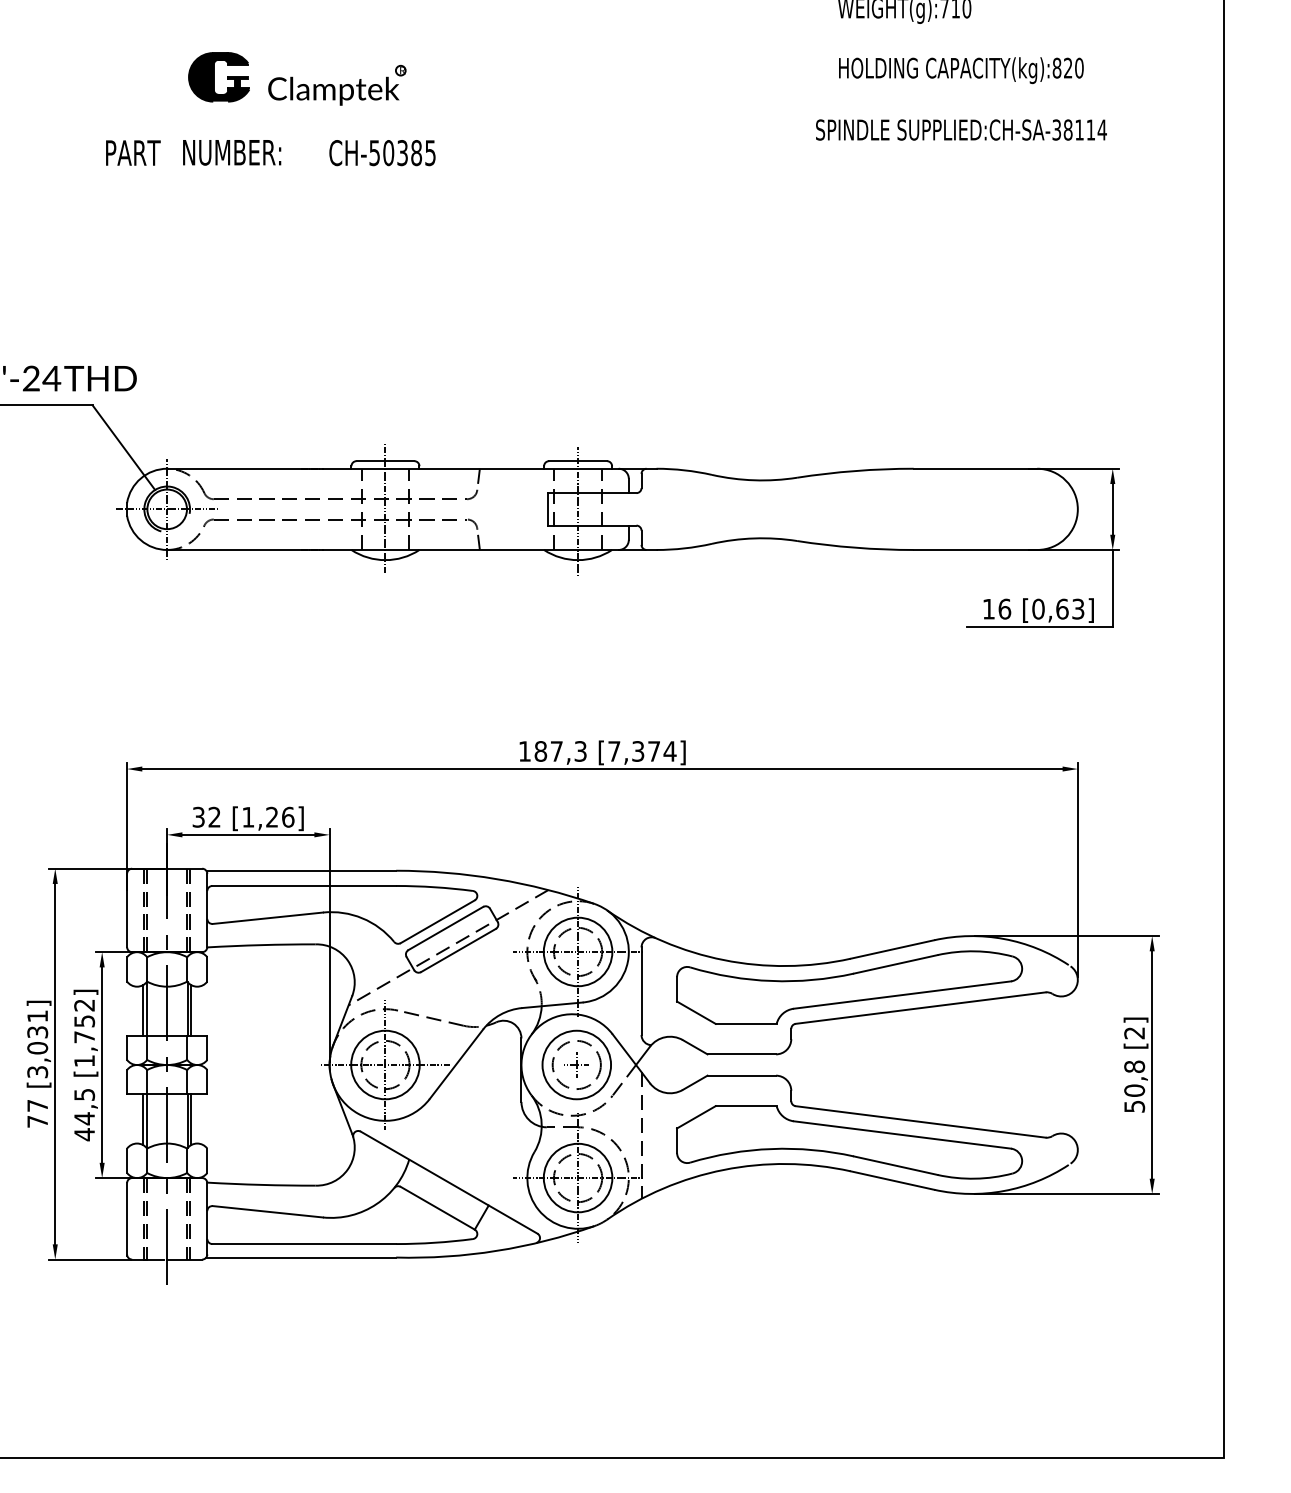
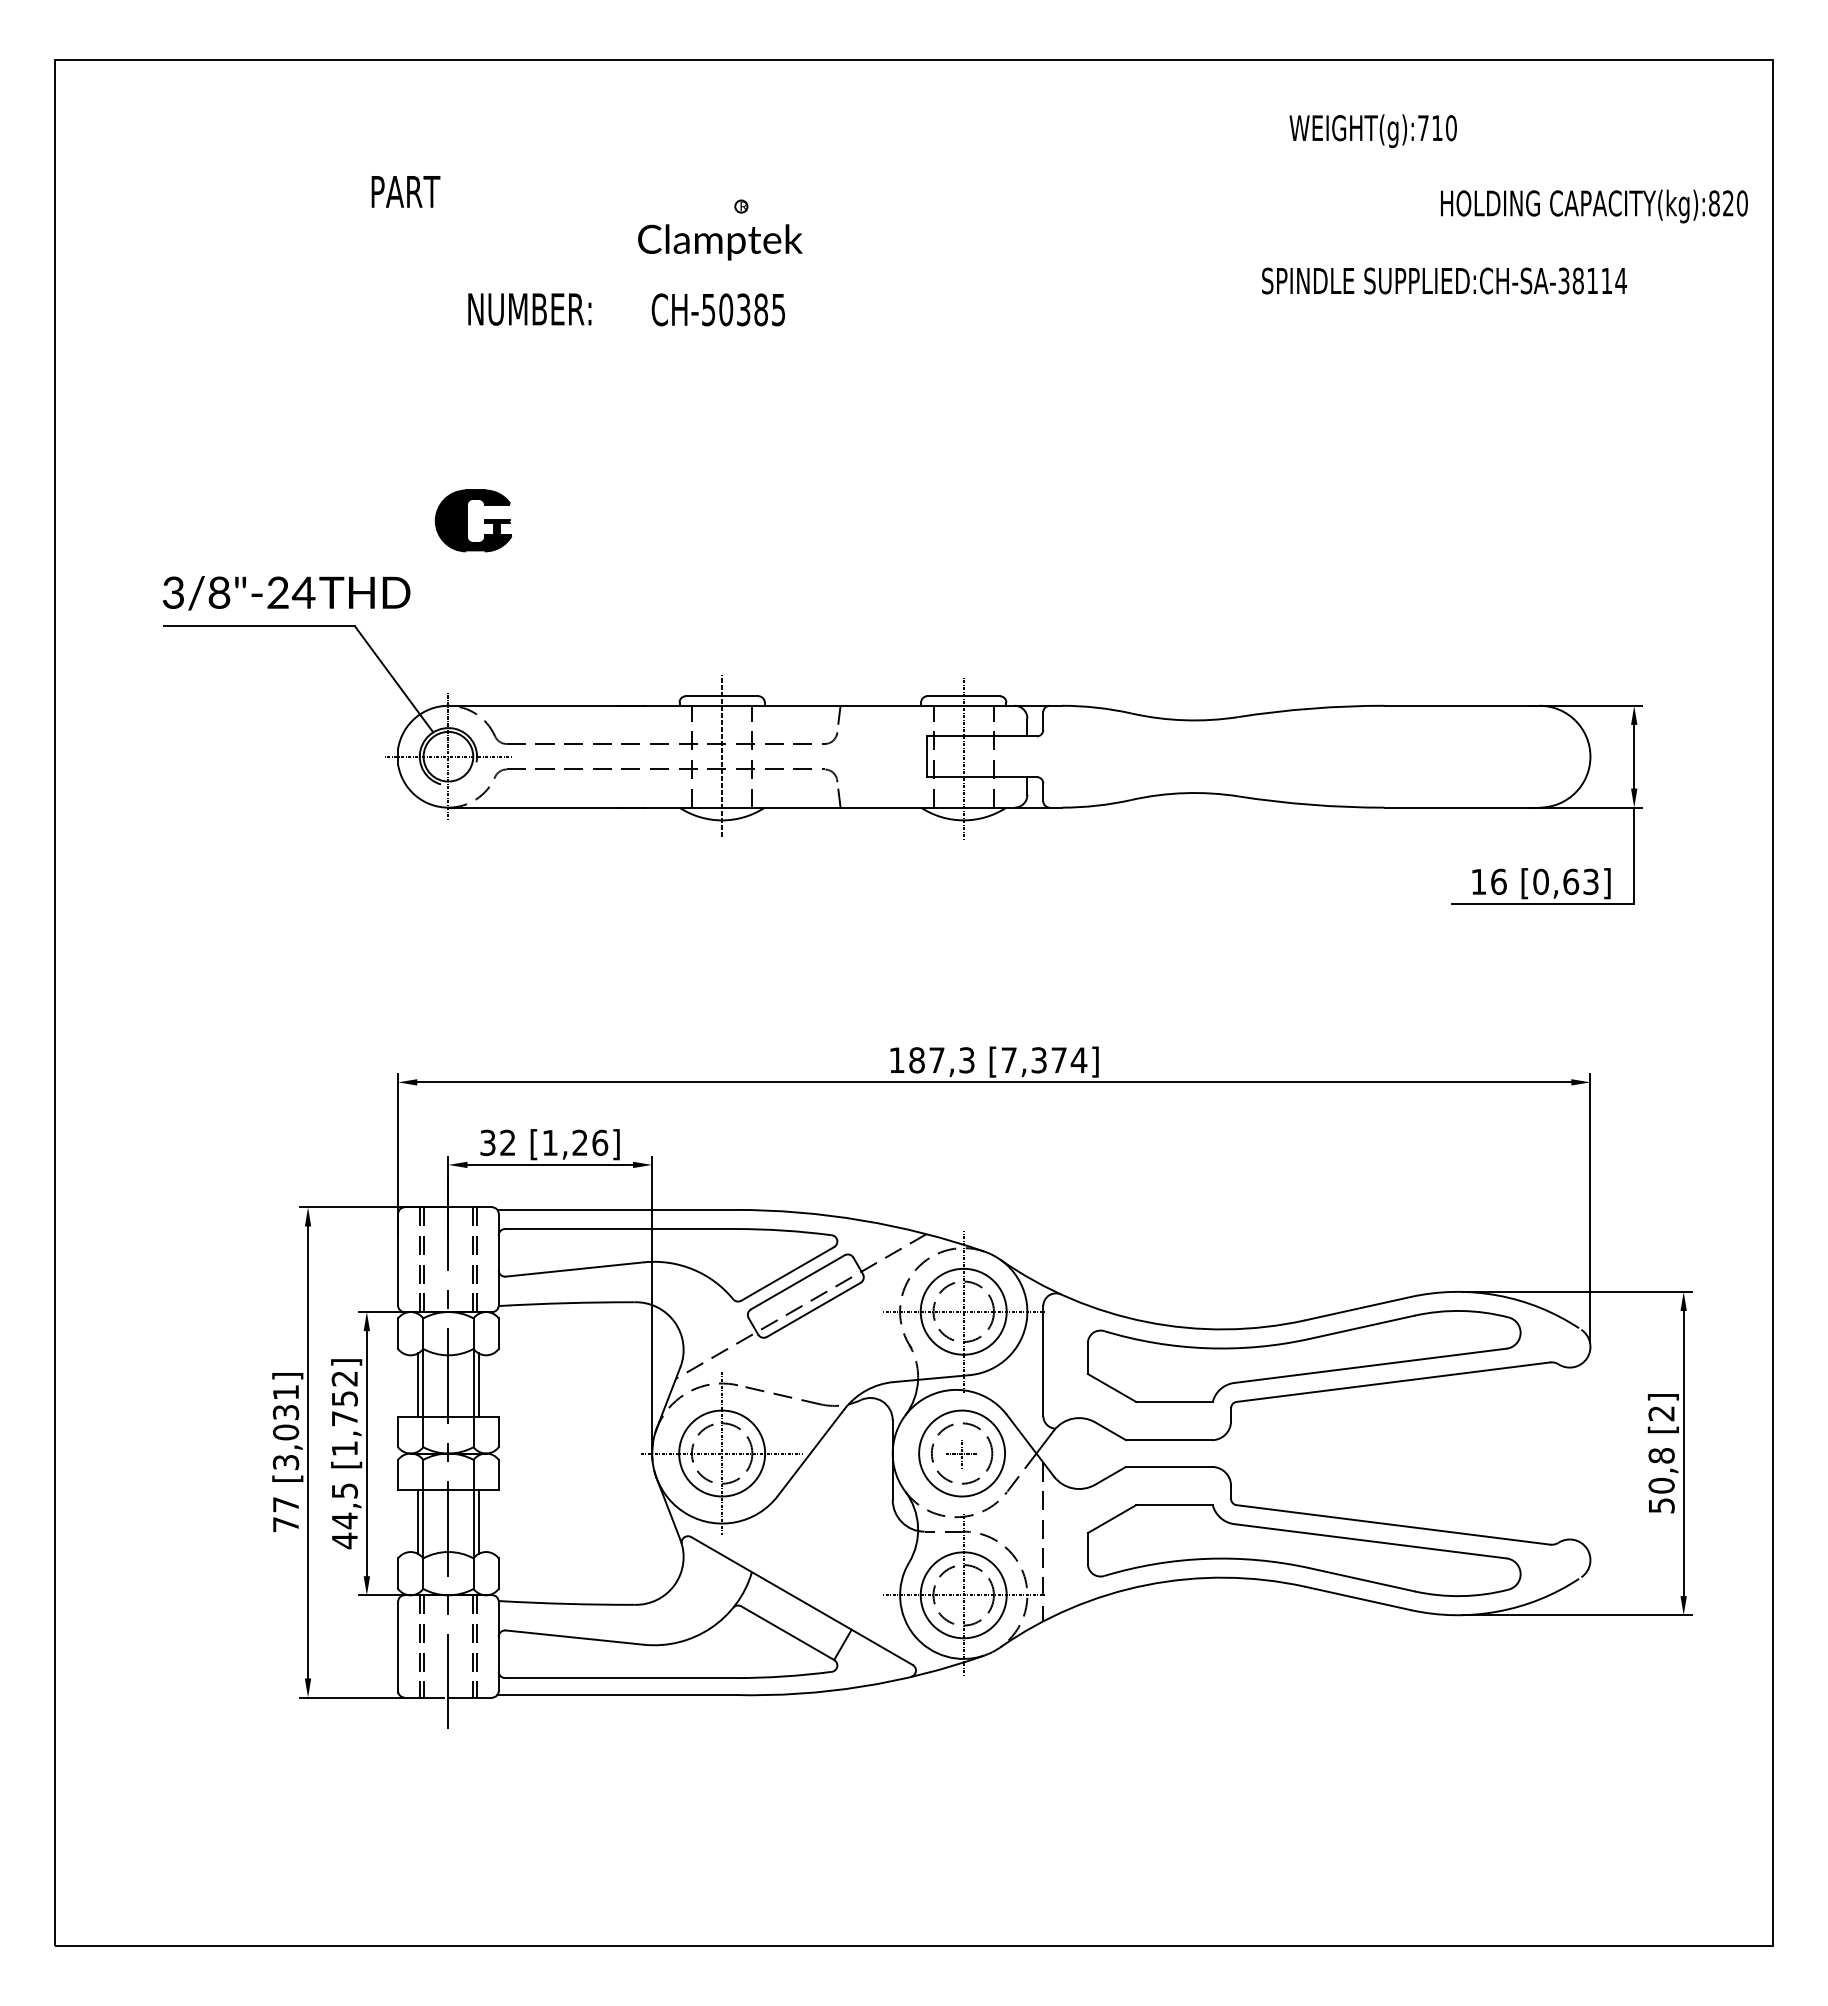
text: (961, 70) -> (1594, 206), moved
part: (218, 77) -> (472, 520), moved
text: (333, 91) -> (720, 242), moved
text: (132, 152) -> (405, 191), moved

